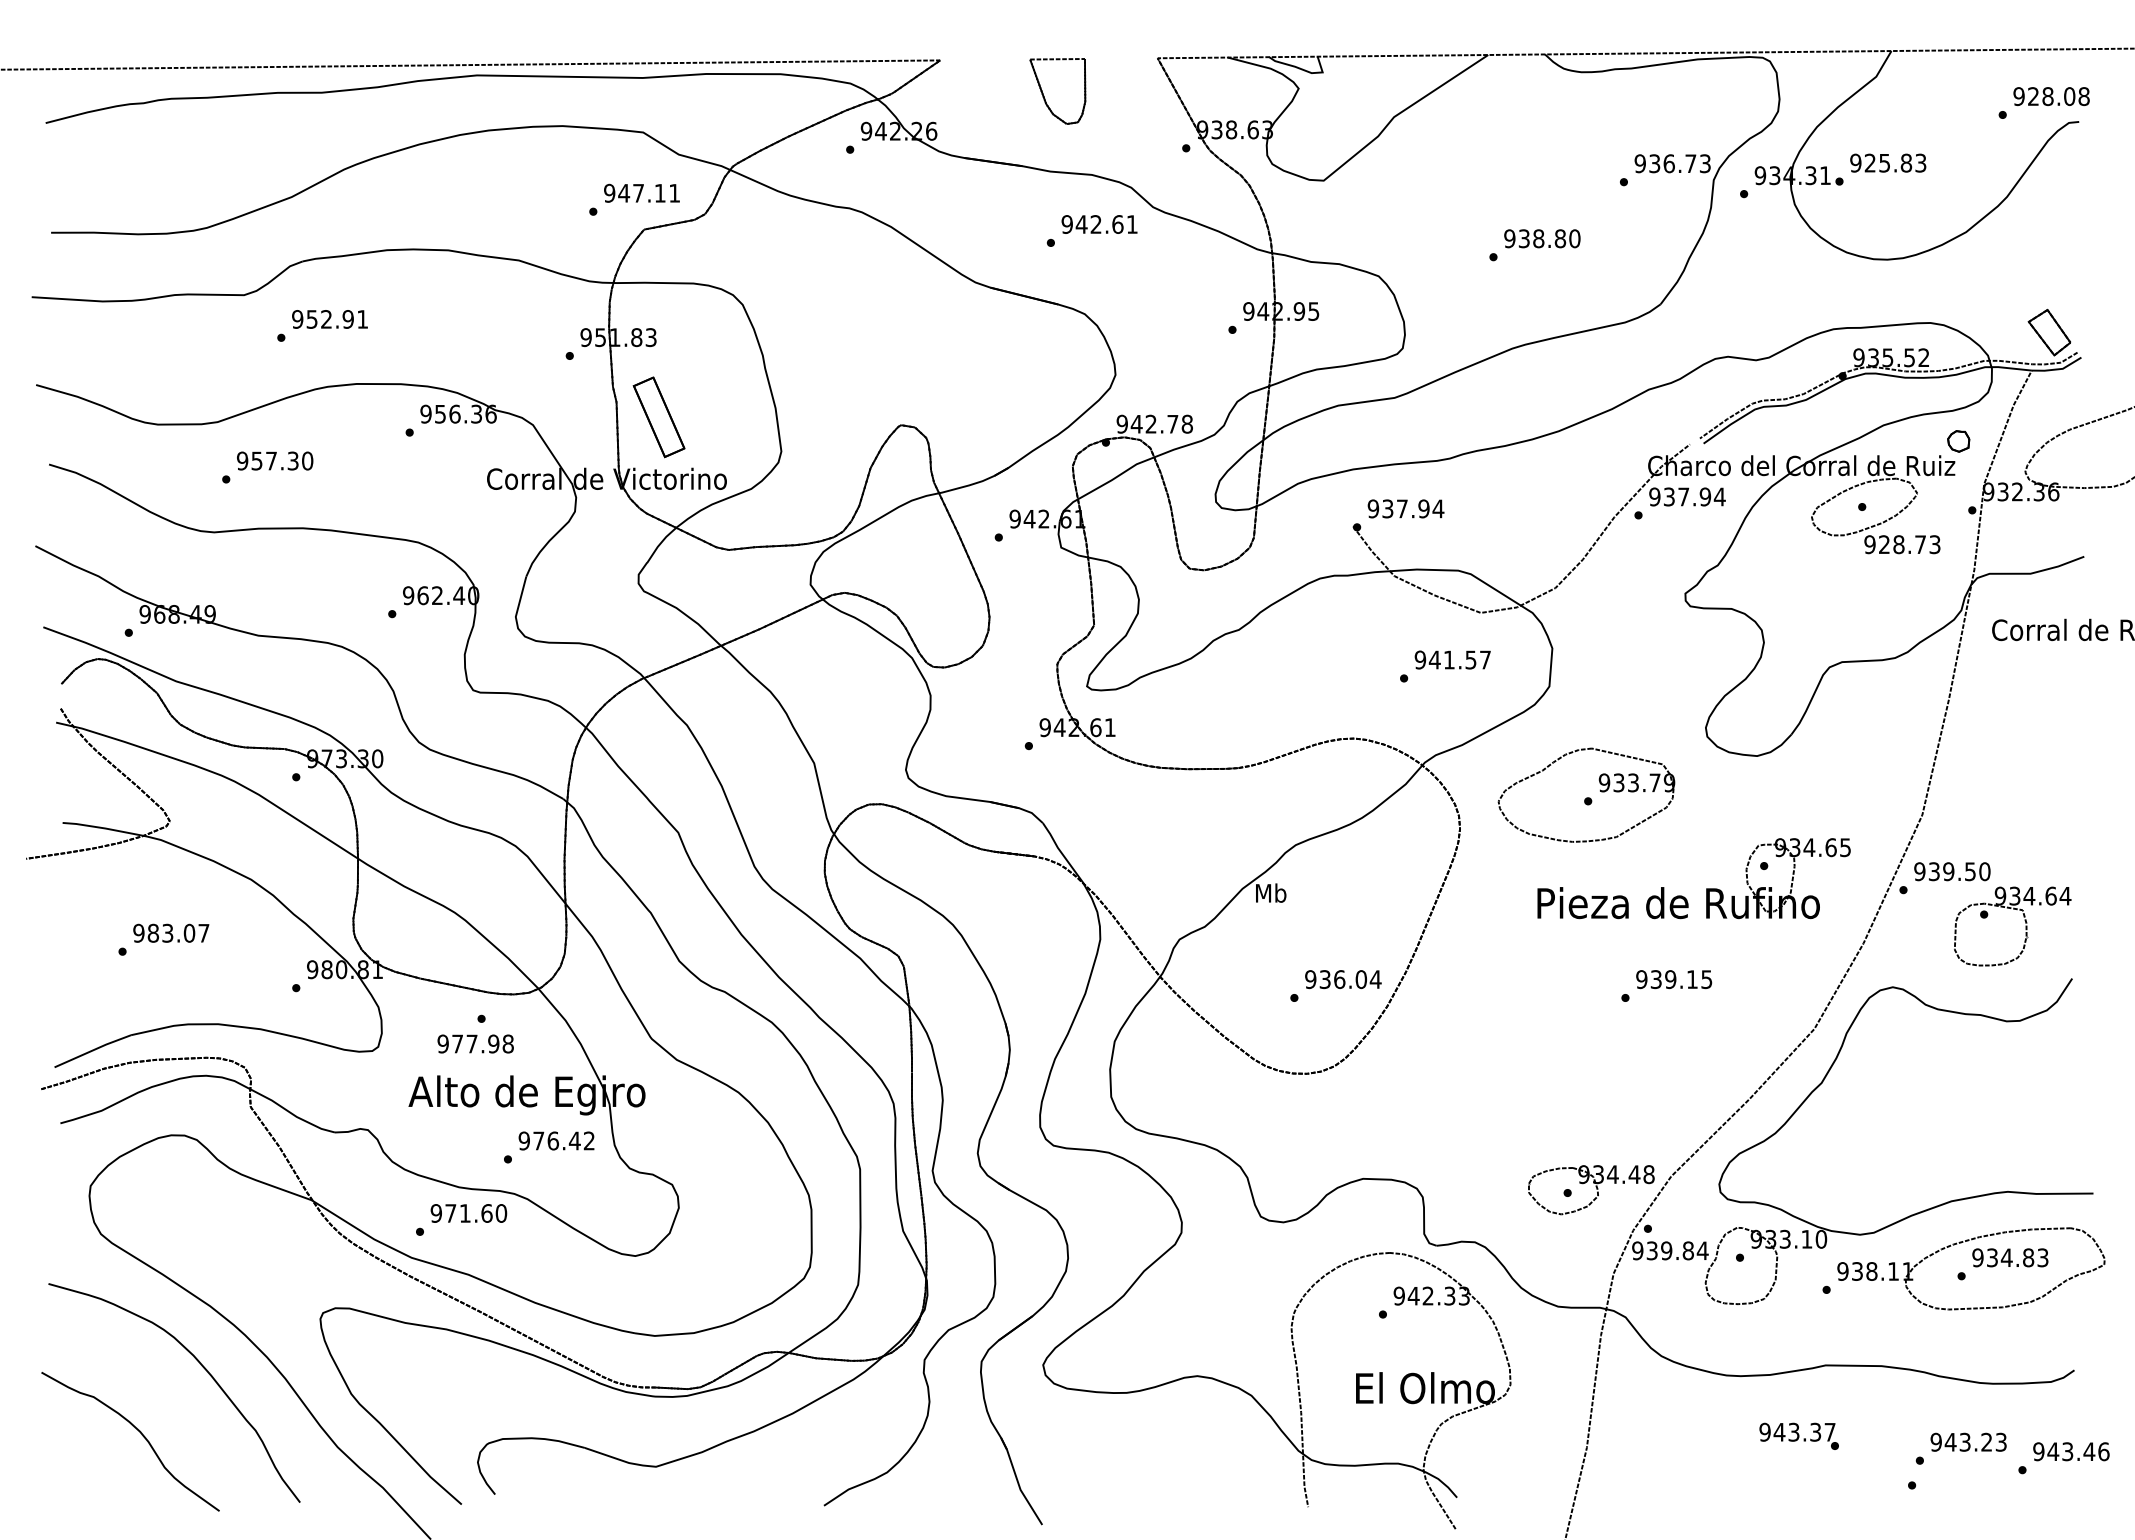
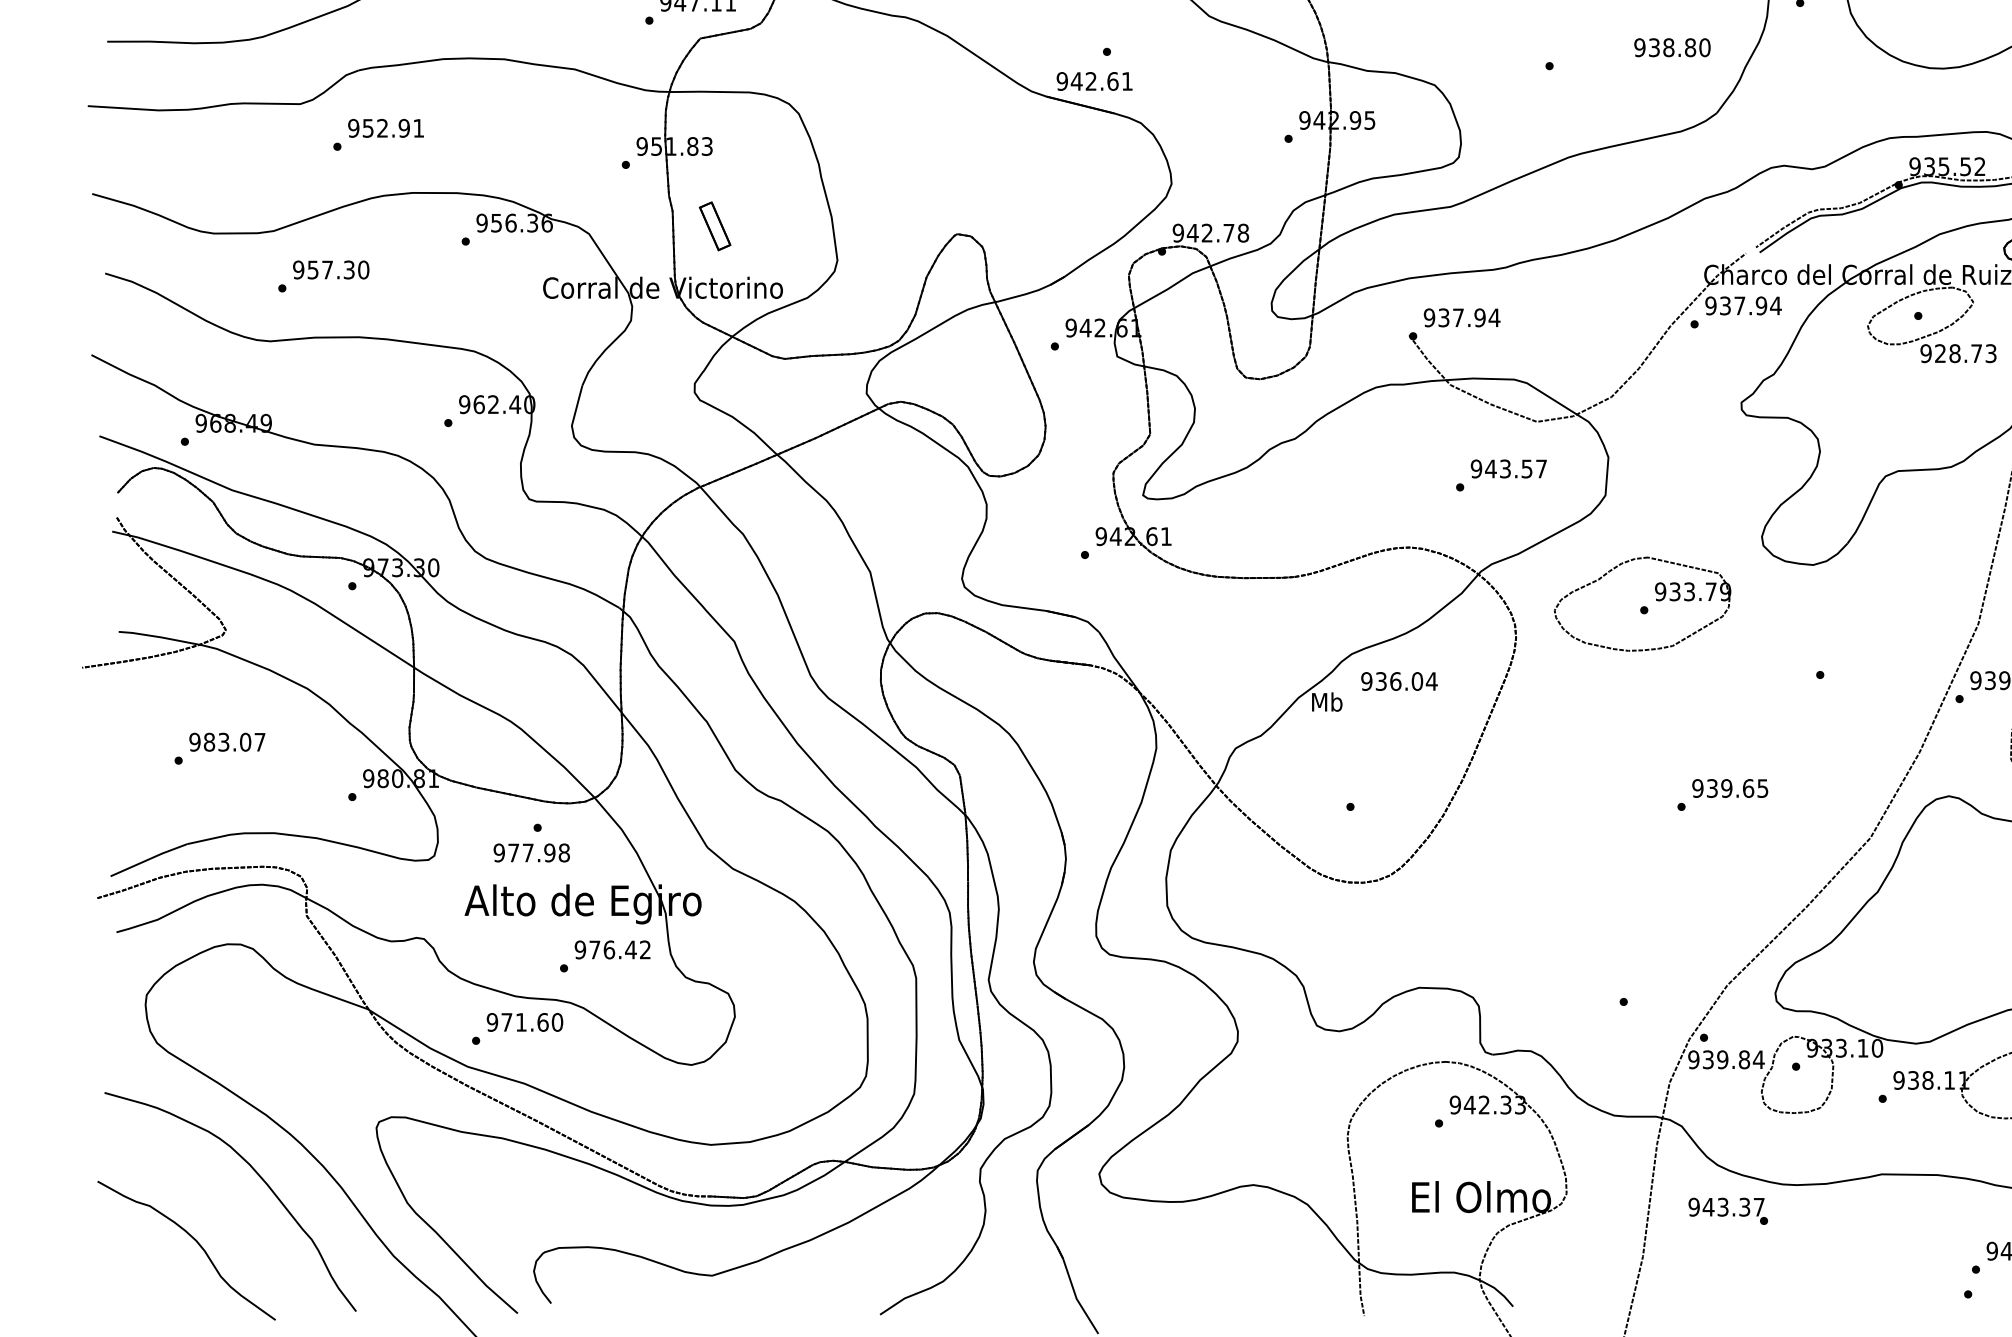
text: (1099, 224) -> (1094, 81), moved
text: (1542, 238) -> (1672, 47), moved
part: (658, 417) -> (714, 226), size x0.6
text: (1449, 659) -> (1505, 468), 941.57 -> 943.57
part: (1706, 888) -> (1762, 697), removed
text: (1343, 979) -> (1399, 681), moved
text: (1692, 979) -> (1748, 788), 939.15 -> 939.65
part: (1591, 1190) -> (1647, 999), removed
text: (1798, 1435) -> (1727, 1210), moved

